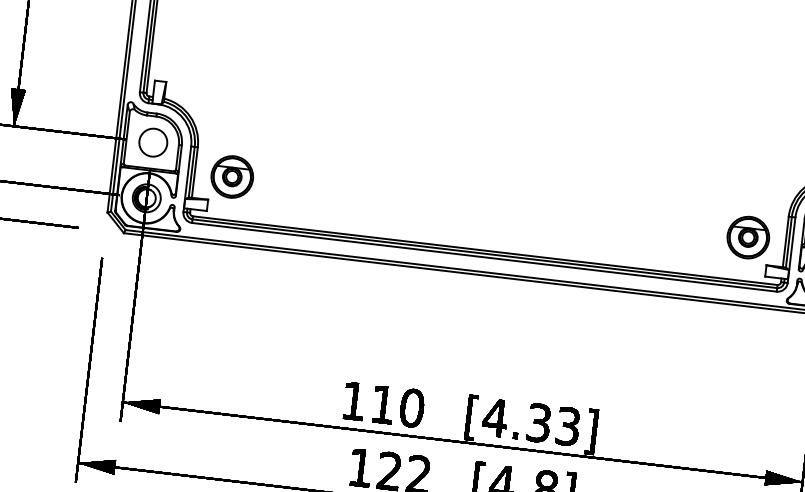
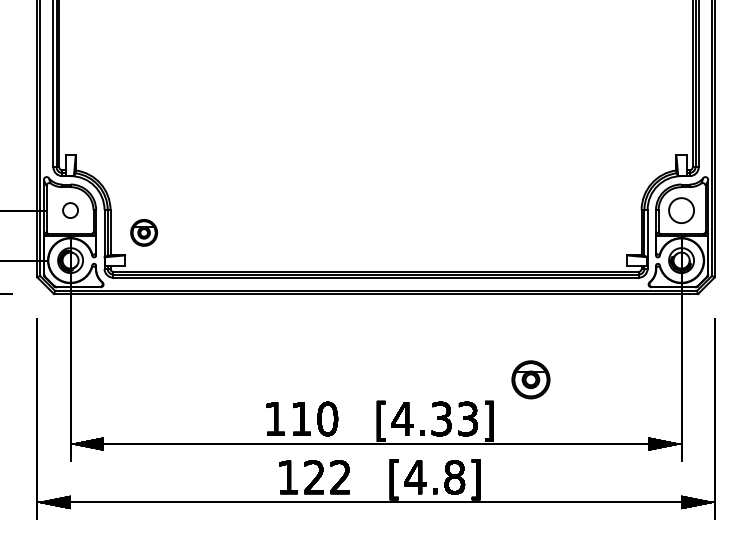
circle: (153, 142) -> (70, 210), size x0.6
part: (231, 176) -> (143, 232), size x0.7
part: (747, 237) -> (530, 379), moved

